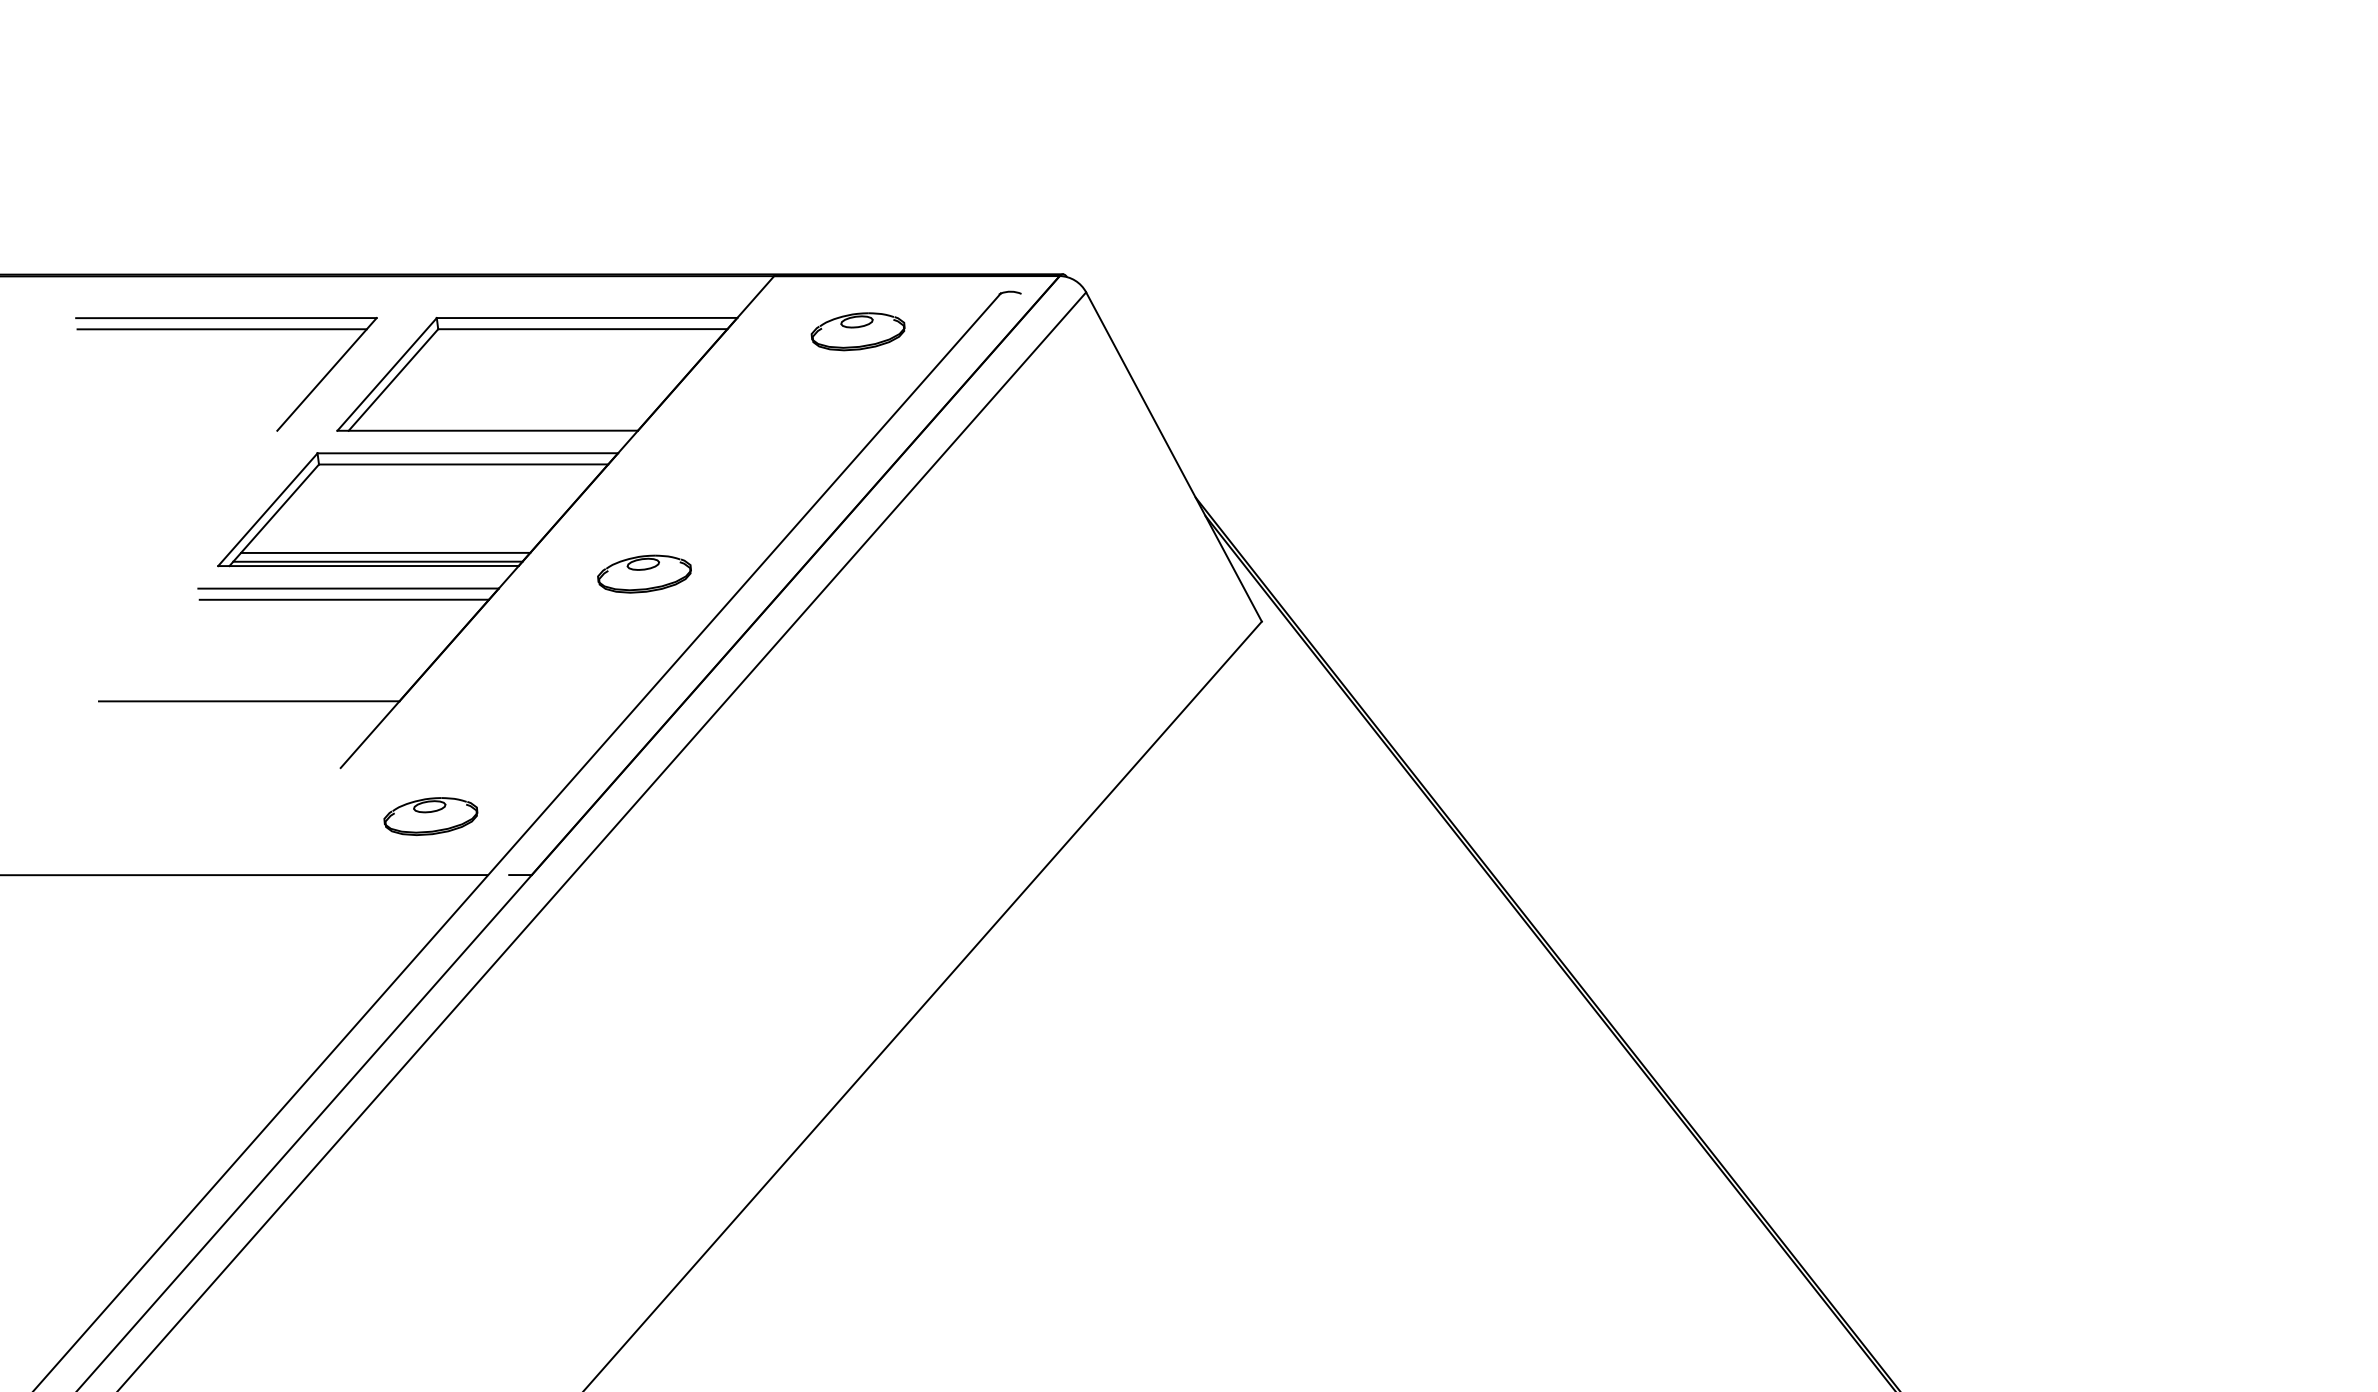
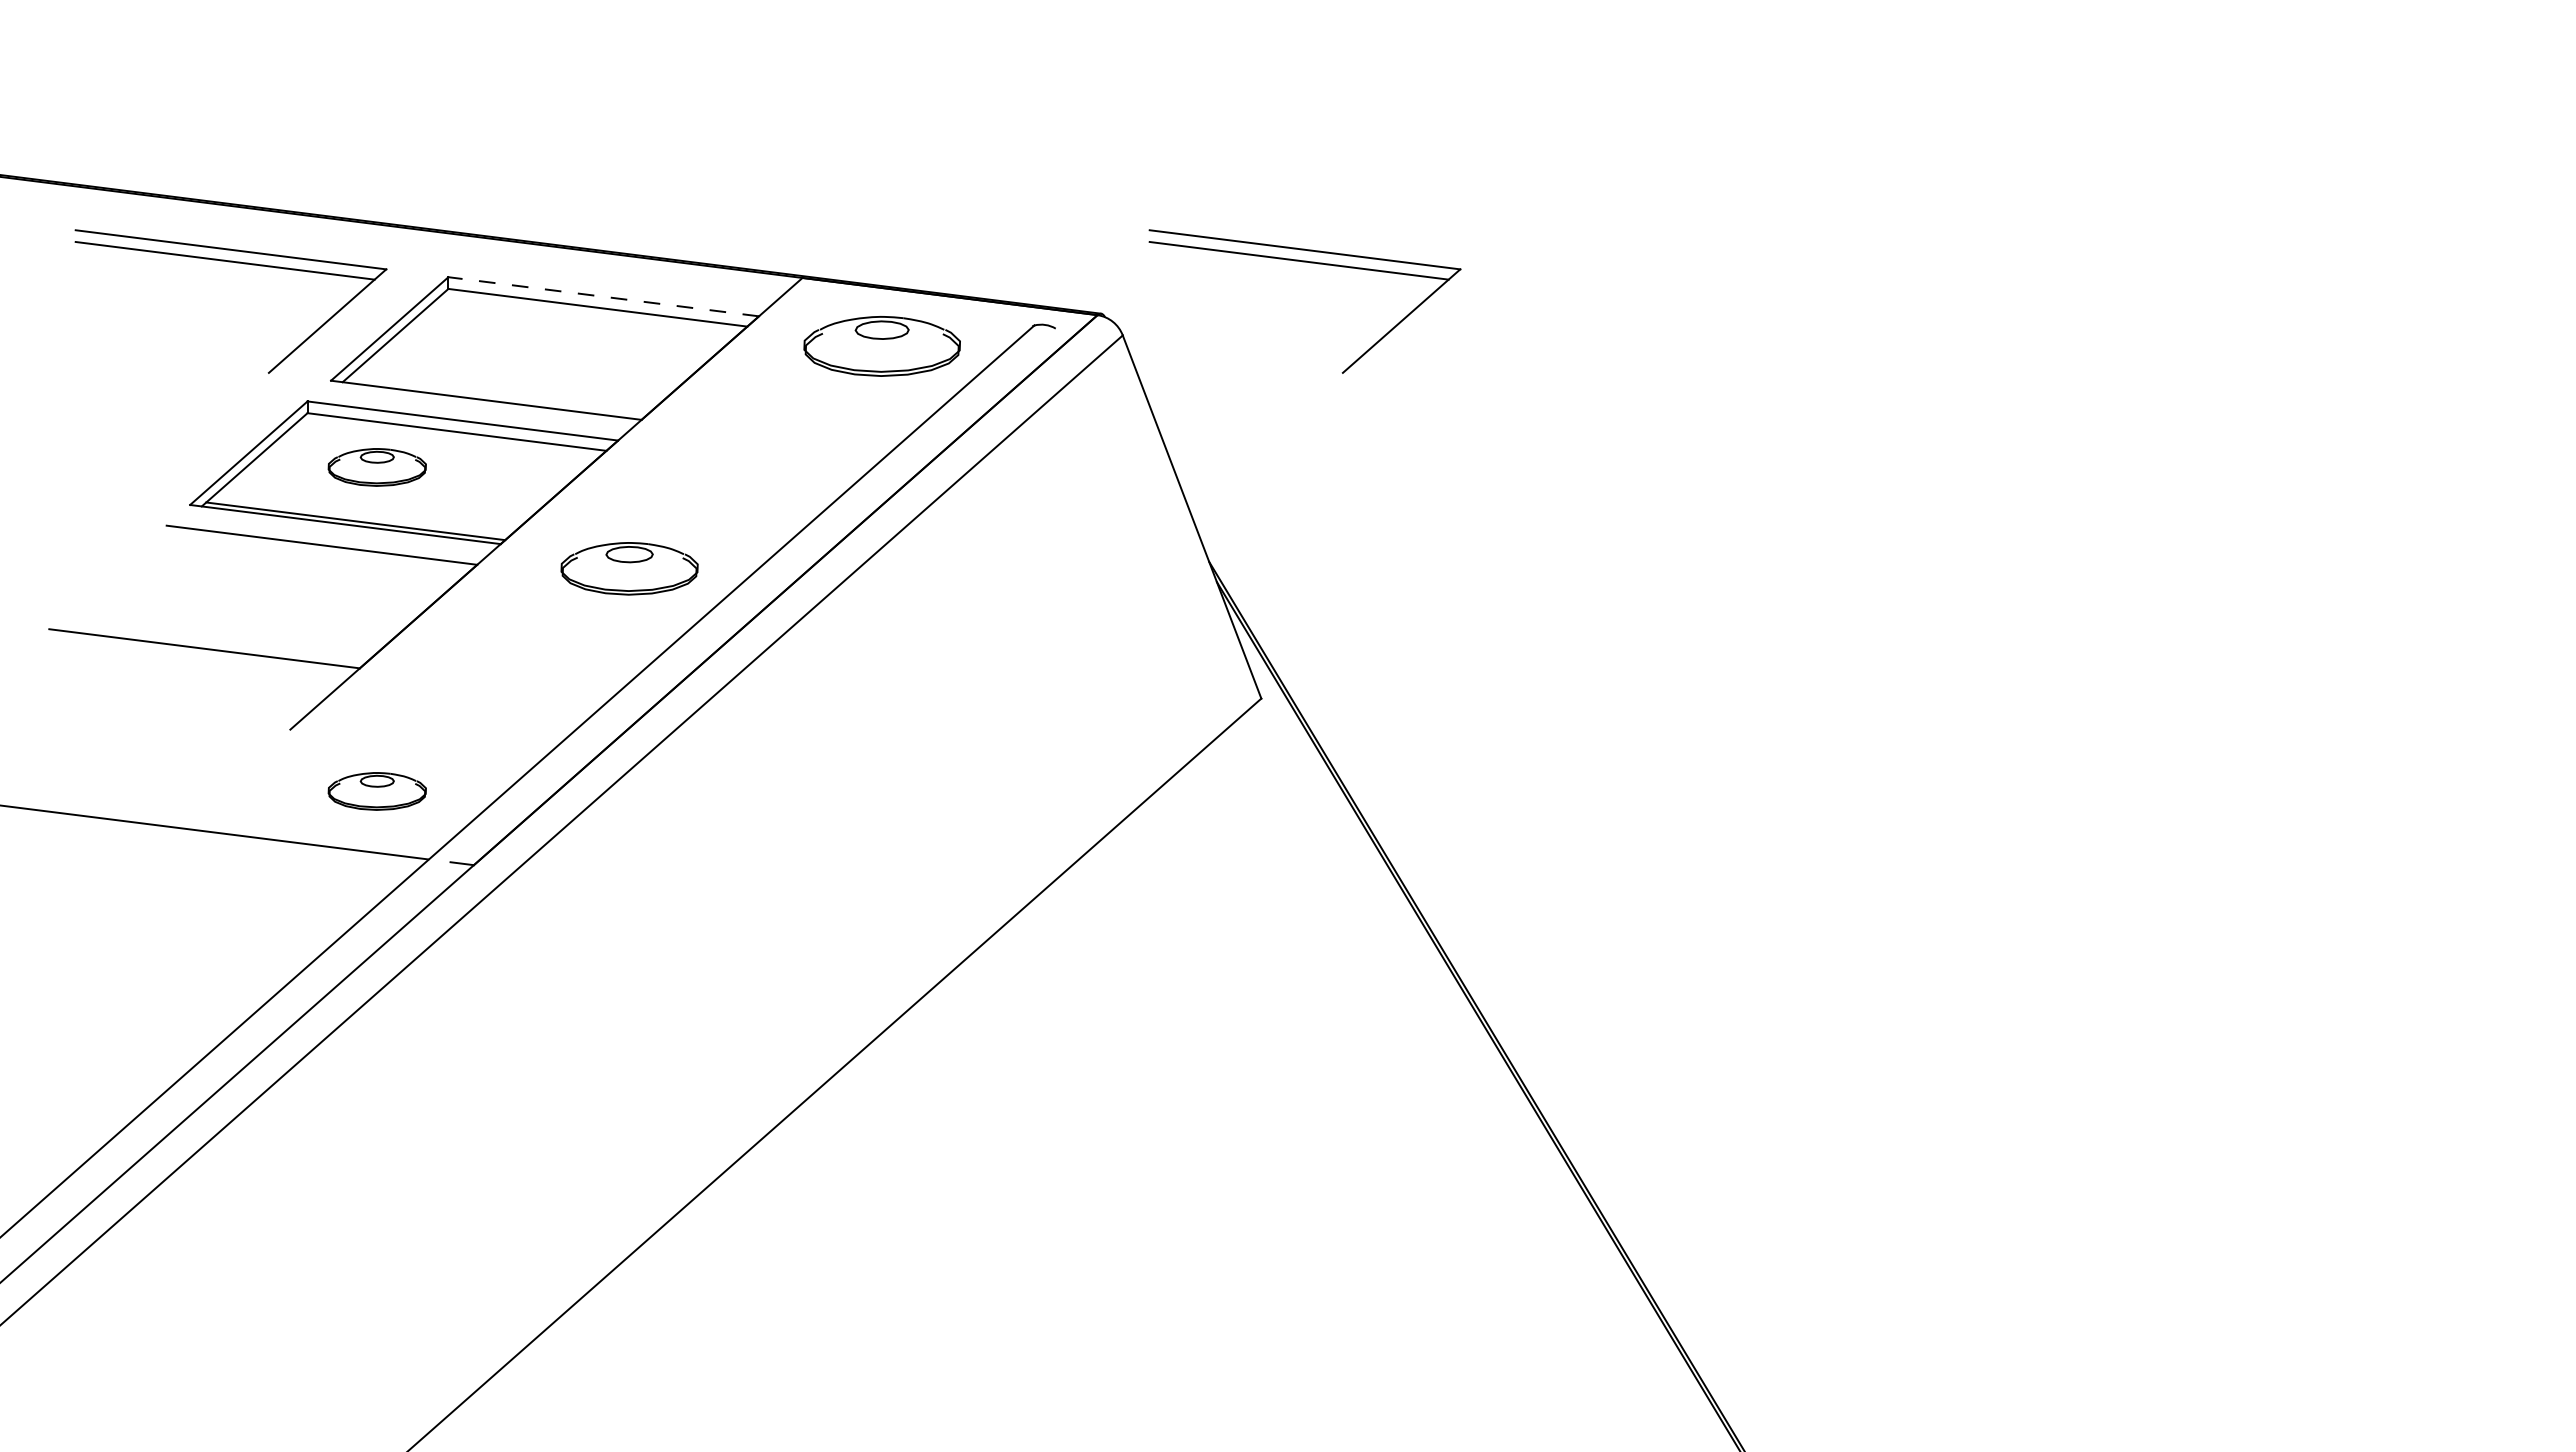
part: (1256, 201) -> (1310, 263), added
line: (586, 317) -> (603, 296), solid -> dashed
part: (857, 330) -> (881, 345), size x1.6
part: (391, 507) -> (376, 467), added
line: (385, 553) -> (364, 513), removed
part: (644, 573) -> (629, 568), size x1.4
line: (343, 600) -> (315, 556), removed

